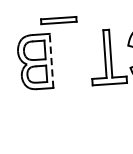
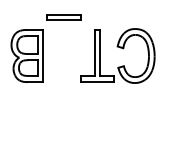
part: (58, 20) -> (63, 17), moved
line: (51, 60) -> (43, 55), dashed -> solid

